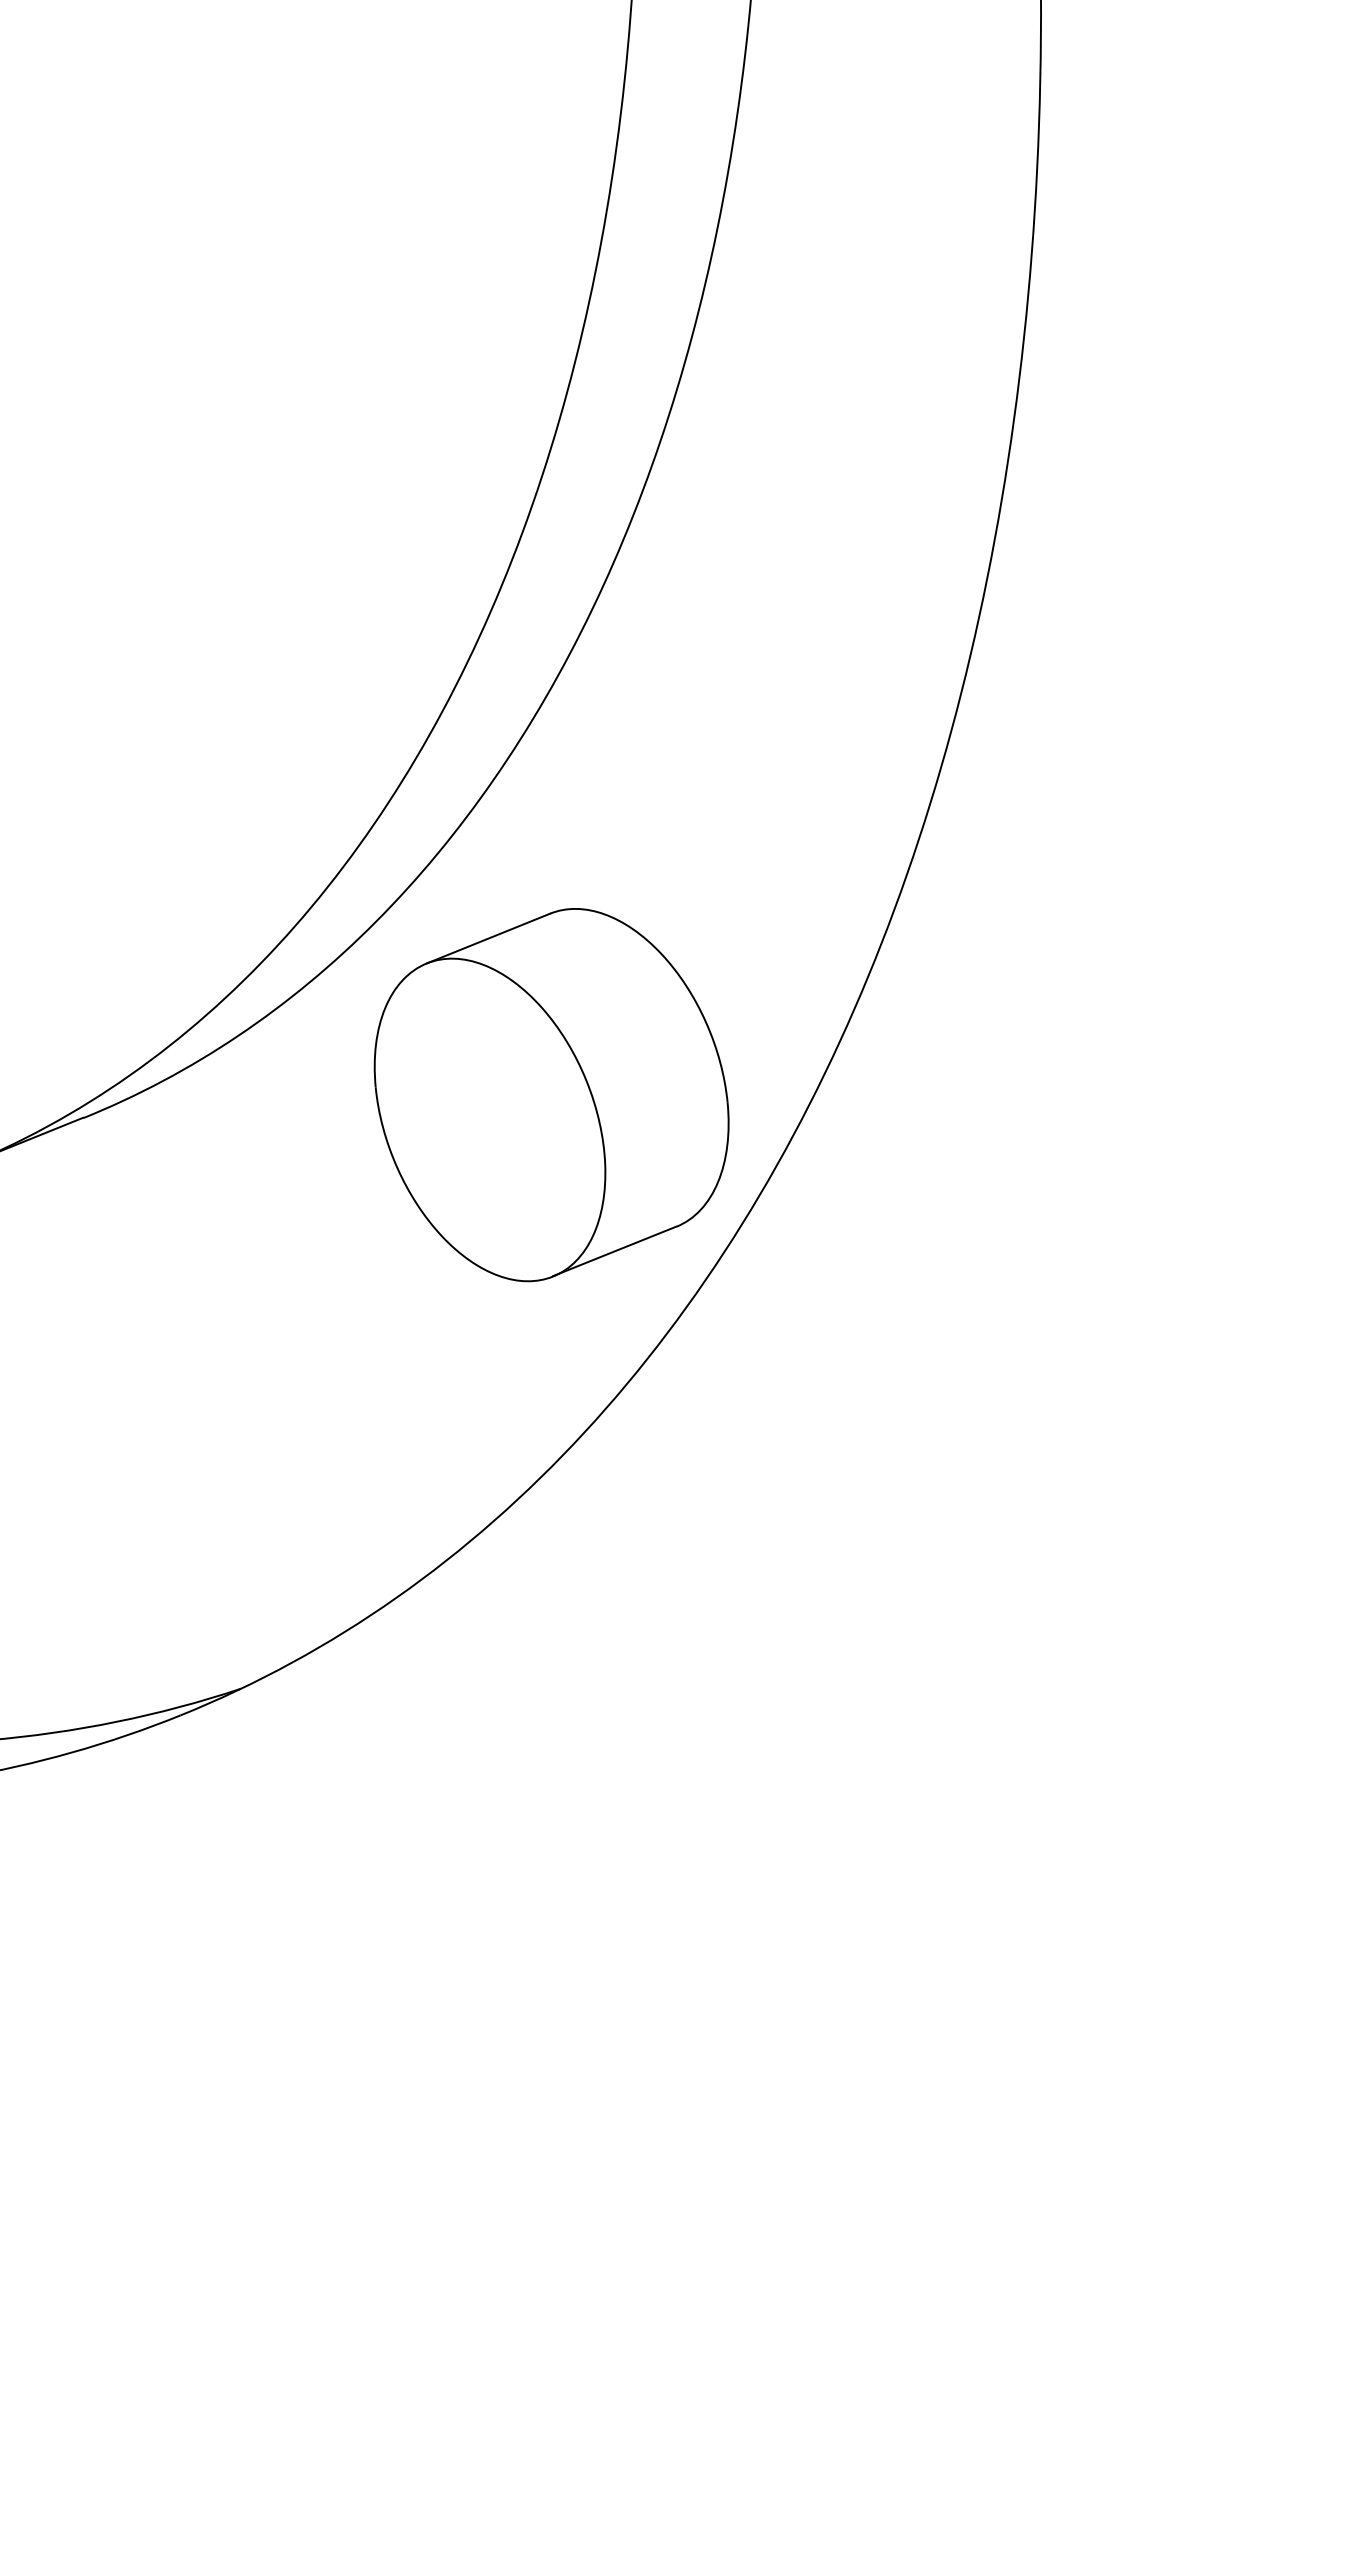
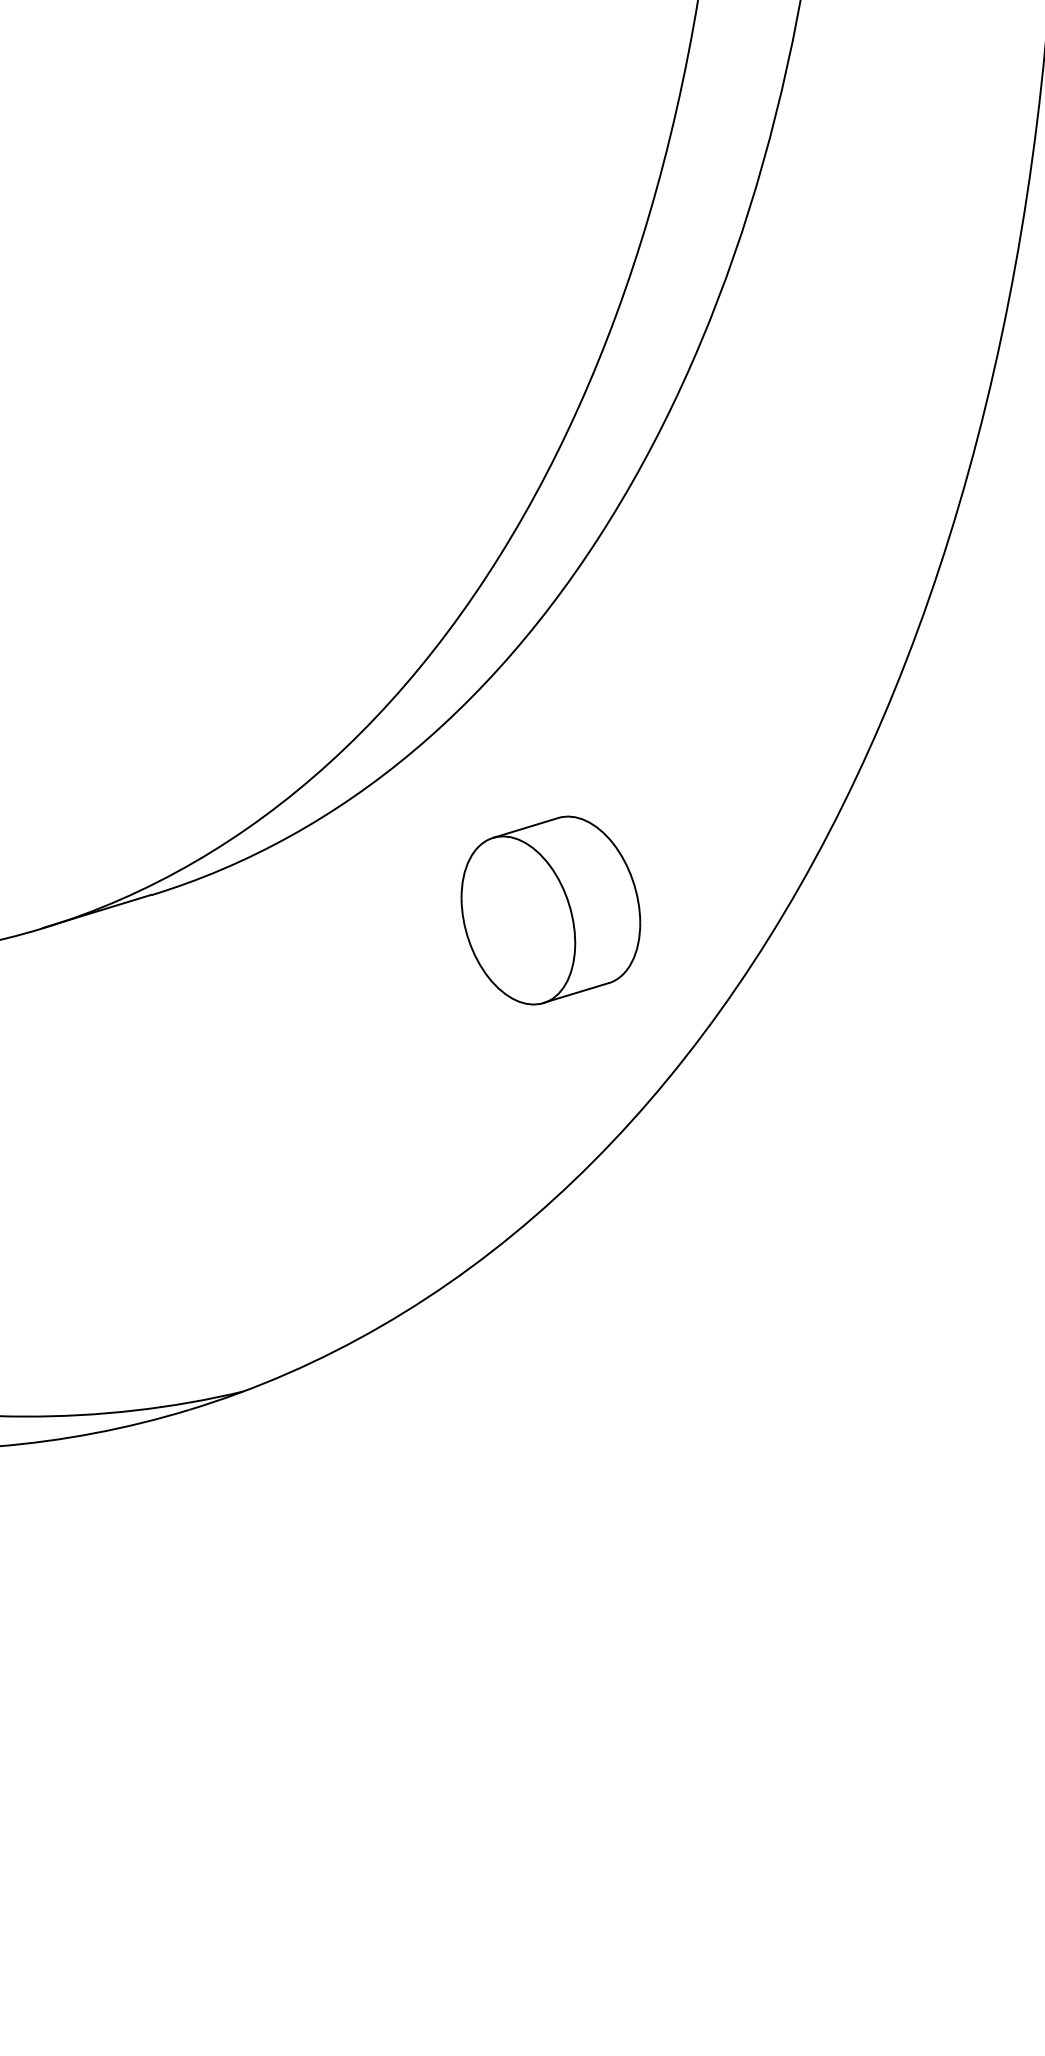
part: (551, 1095) -> (550, 910), size x0.6

